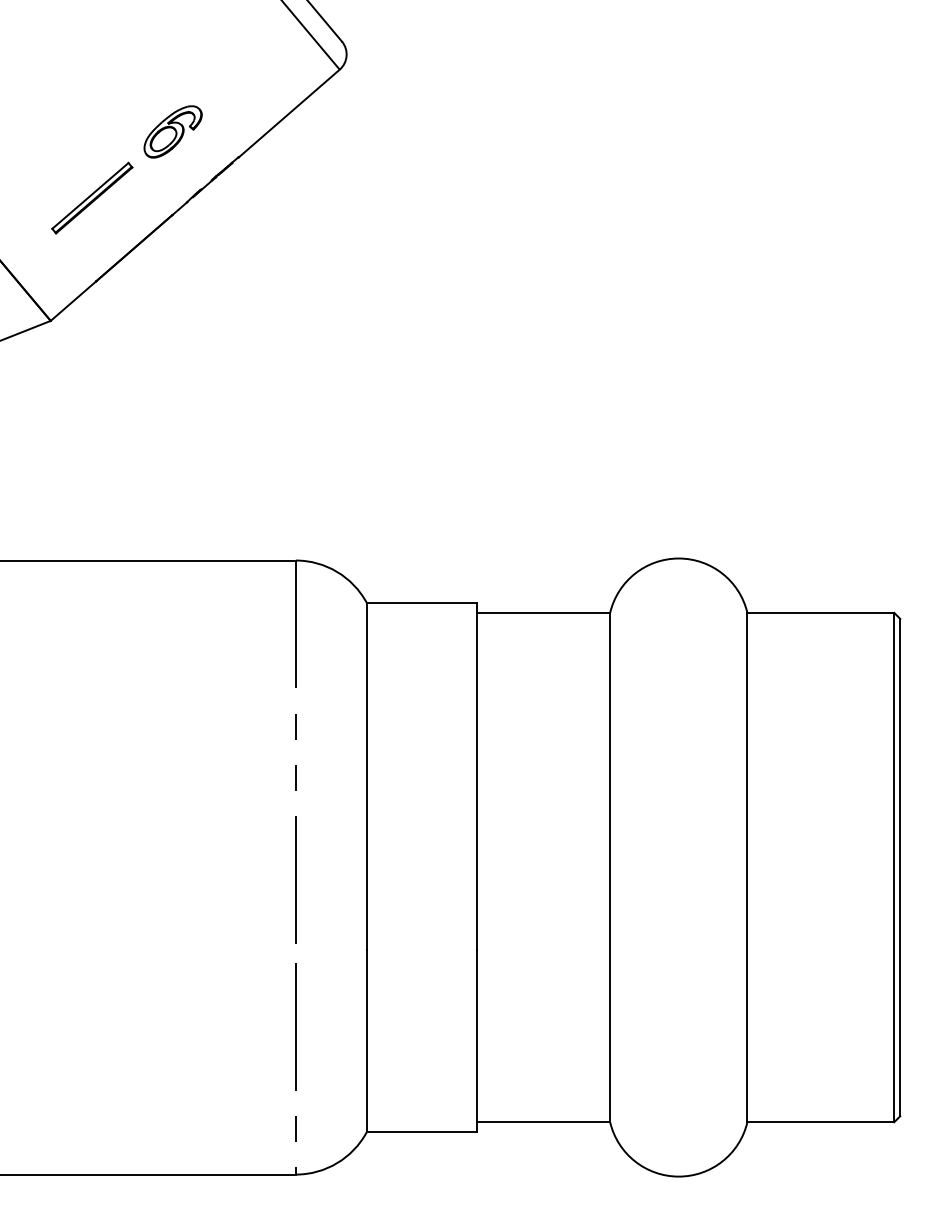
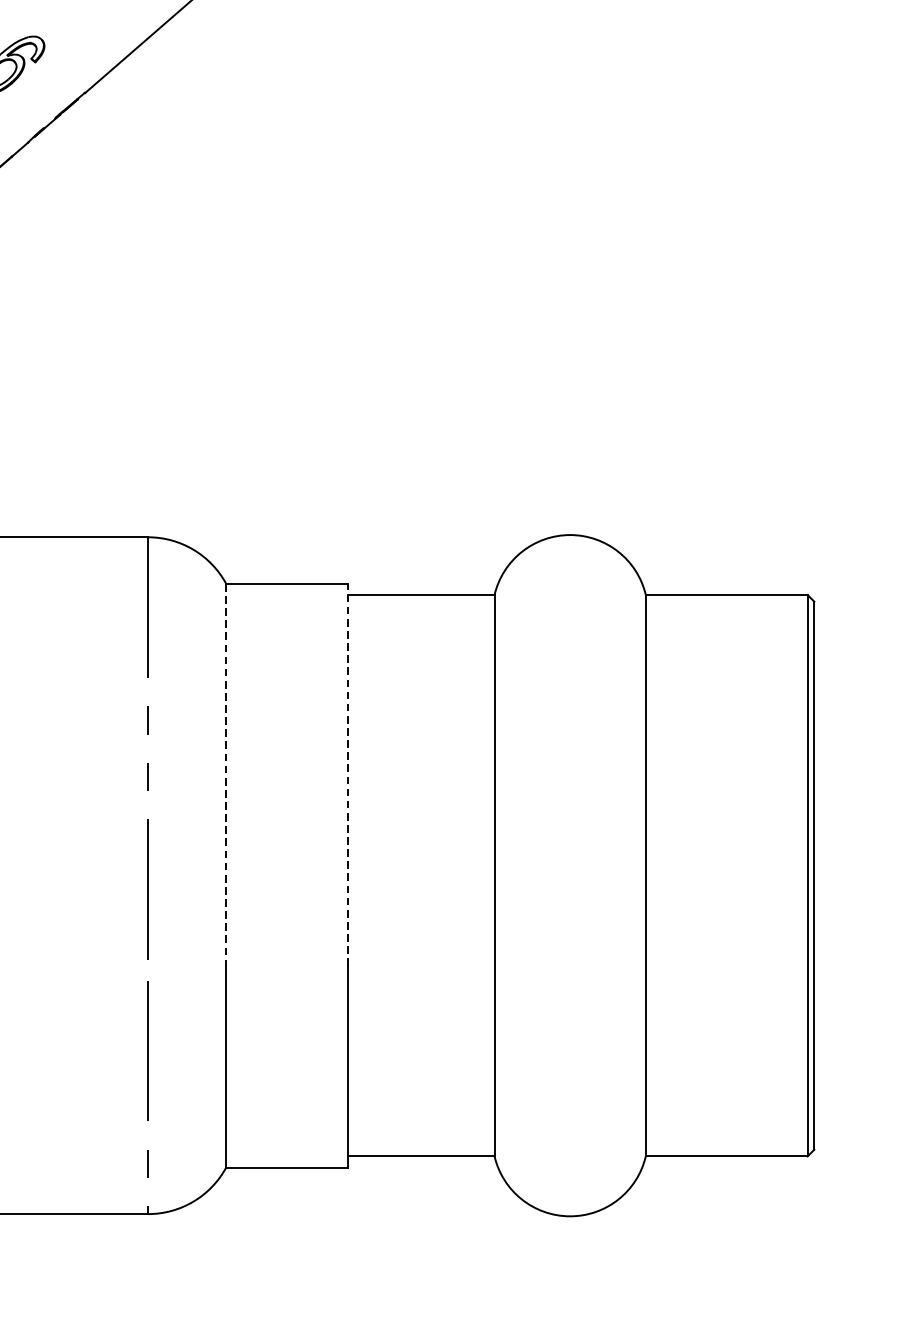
line: (477, 775) -> (348, 774), solid -> dashed
line: (366, 776) -> (225, 775), solid -> dashed

